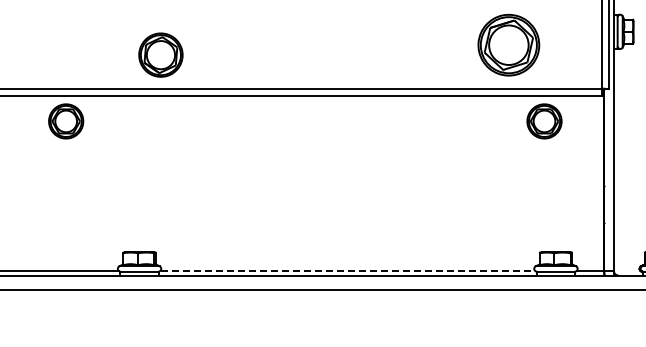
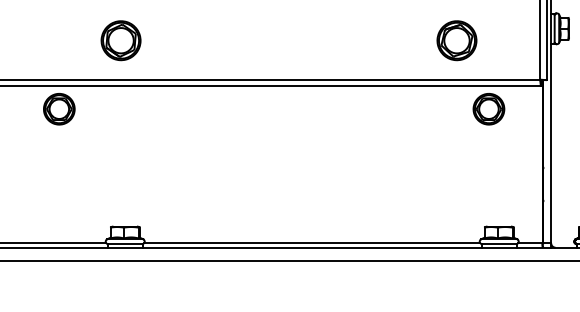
part: (508, 44) -> (456, 40), size x0.71
part: (160, 54) -> (120, 40), moved
line: (348, 270) -> (312, 243), dashed -> solid

